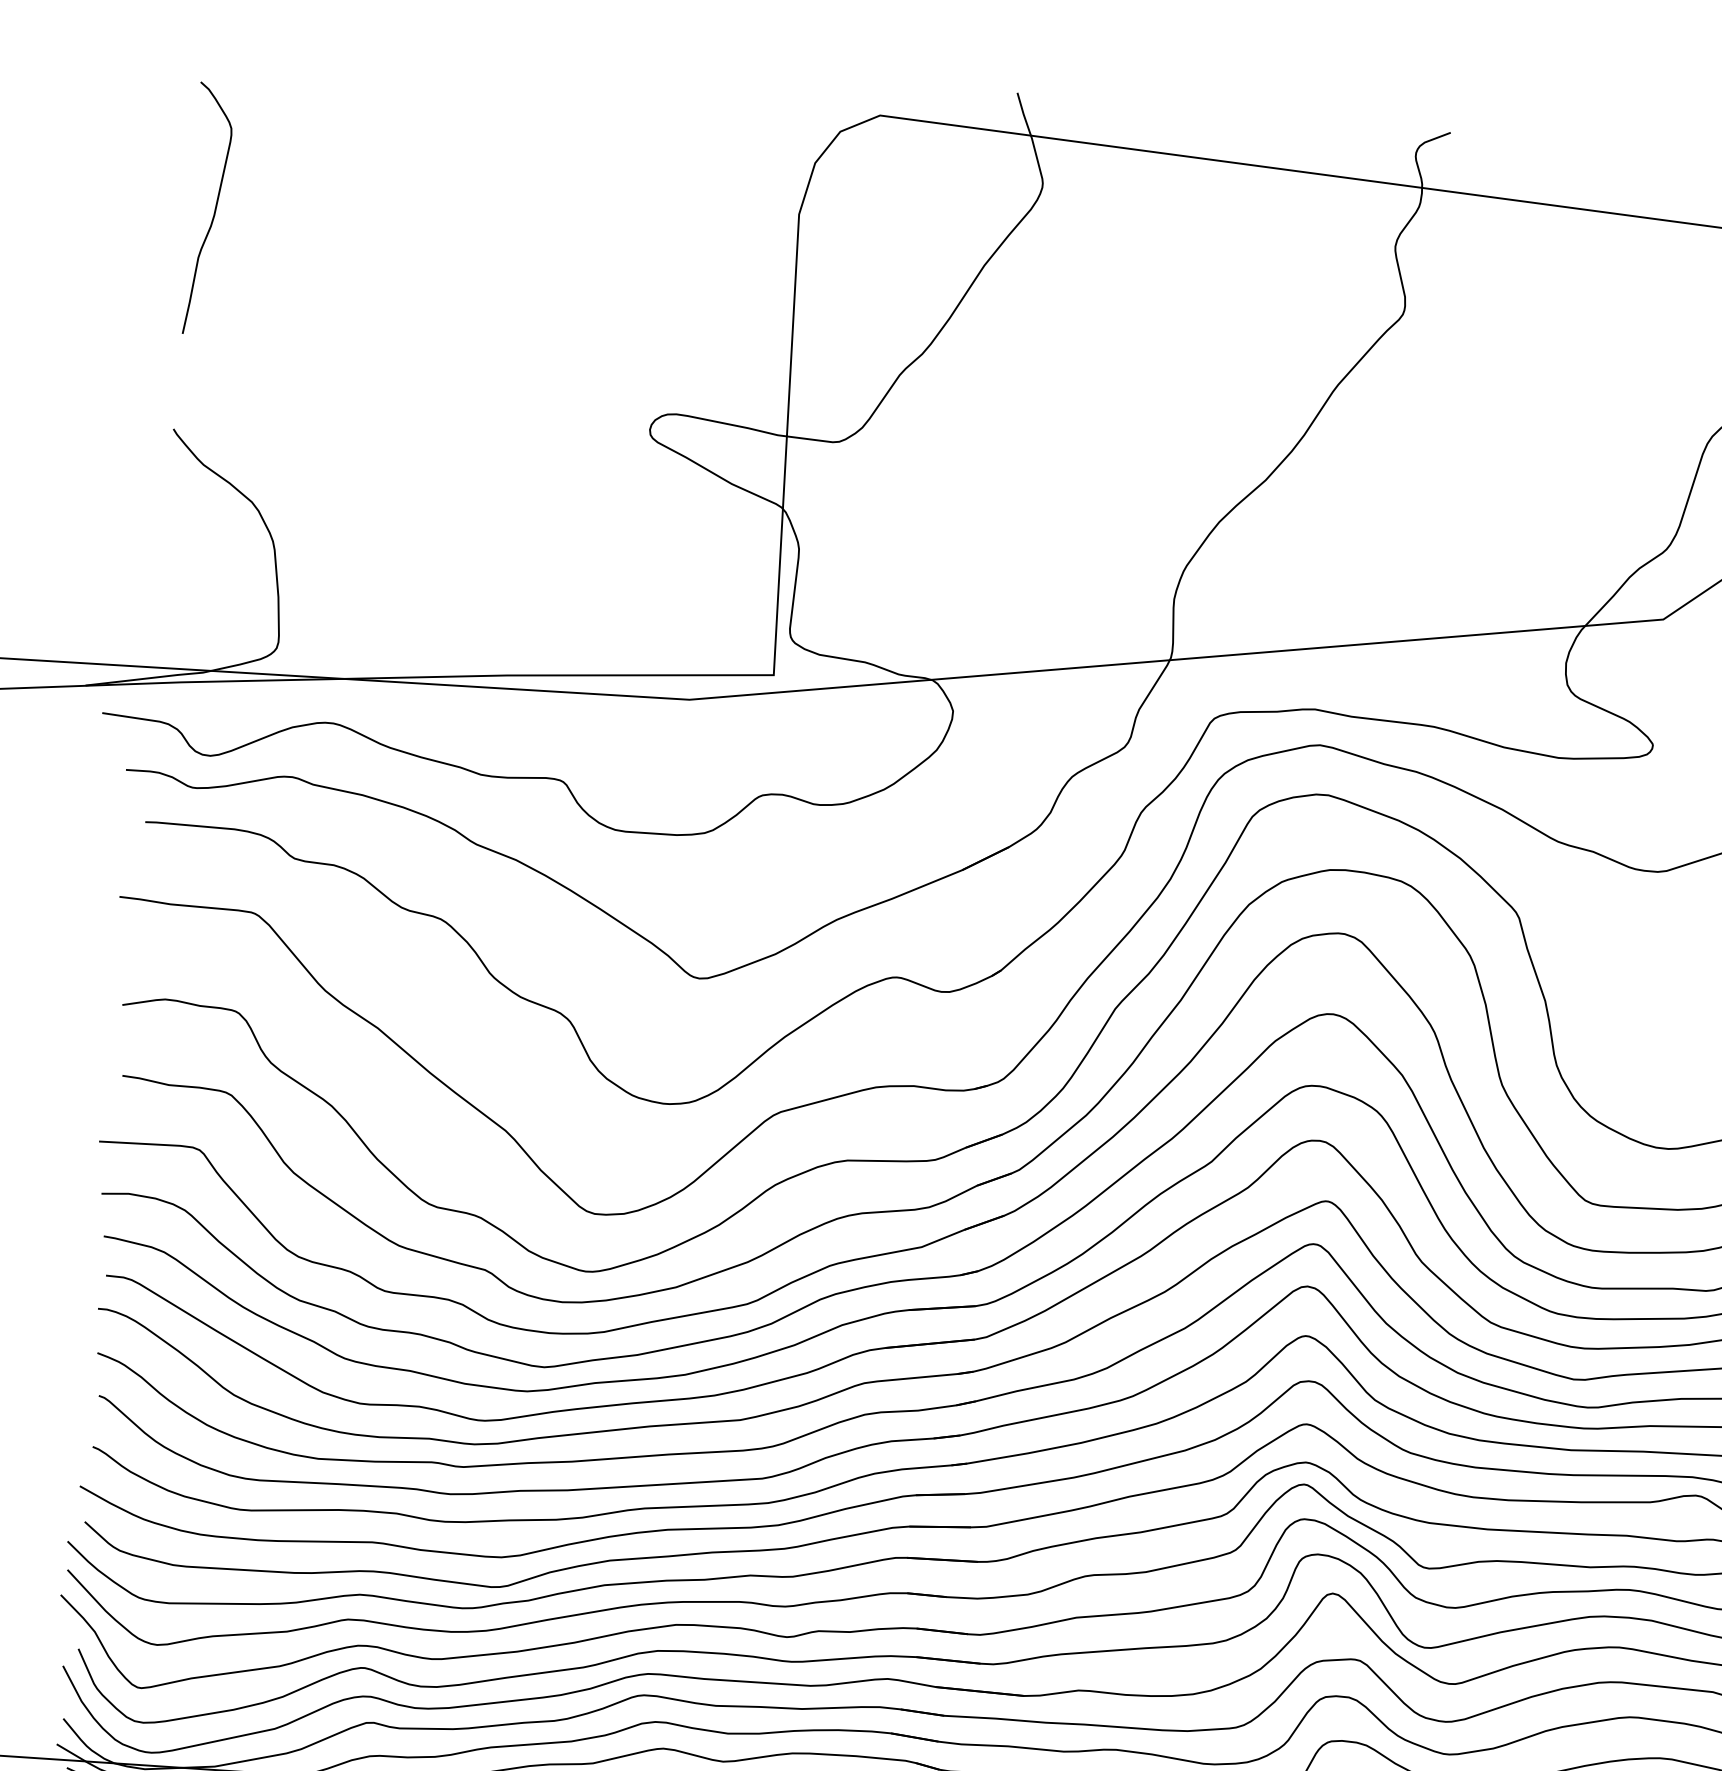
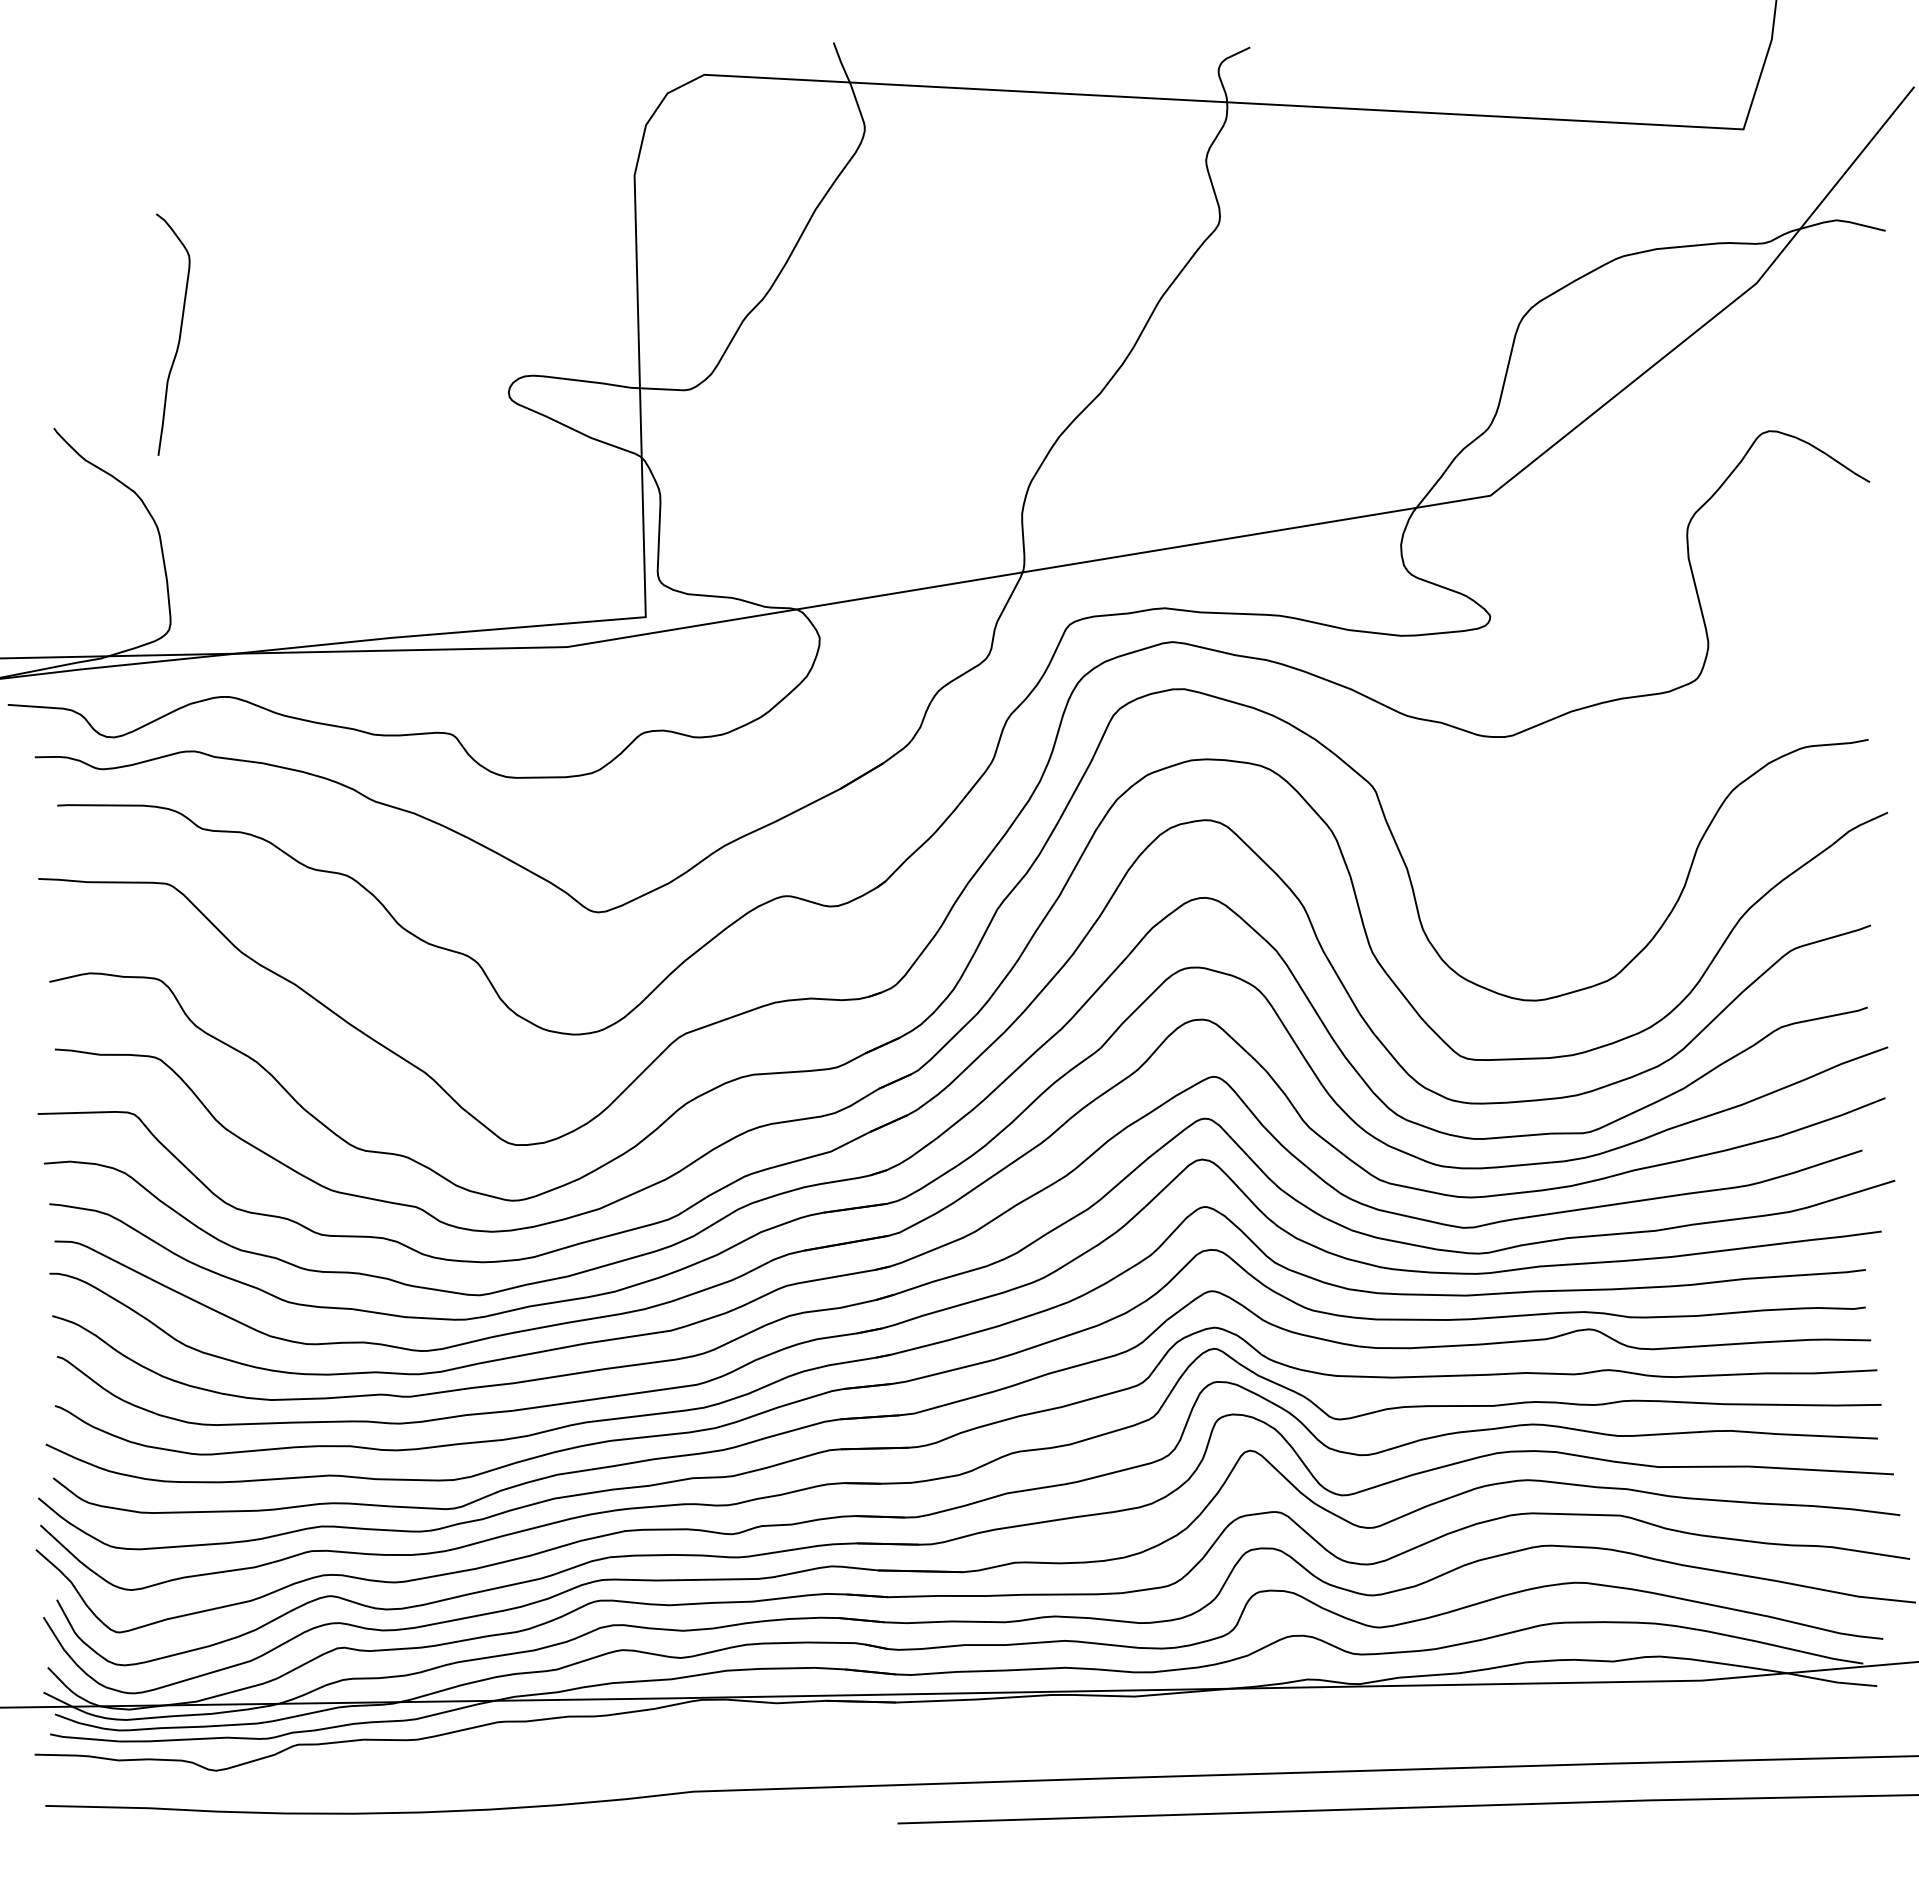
curve: (214, 209) -> (179, 334), moved

